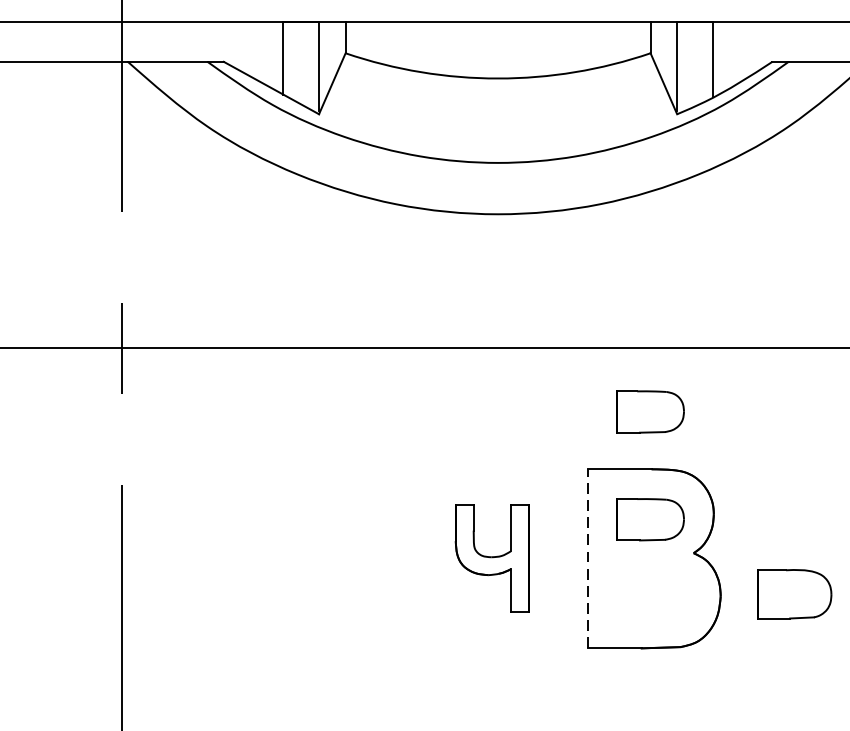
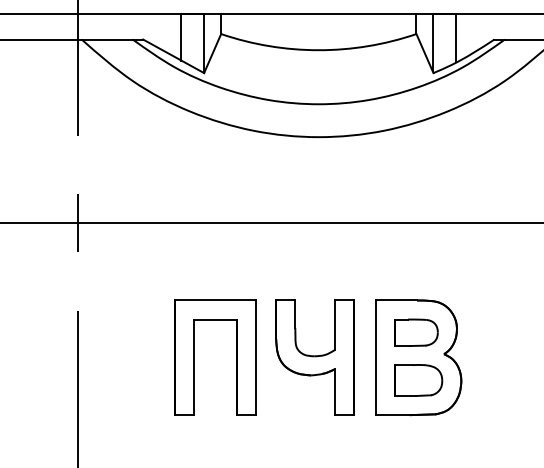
part: (650, 411) -> (416, 263), removed
part: (303, 558) -> (194, 357), added
part: (491, 558) -> (314, 357), size x1.67
line: (588, 558) -> (376, 357), dashed -> solid
part: (794, 594) -> (418, 380), moved

